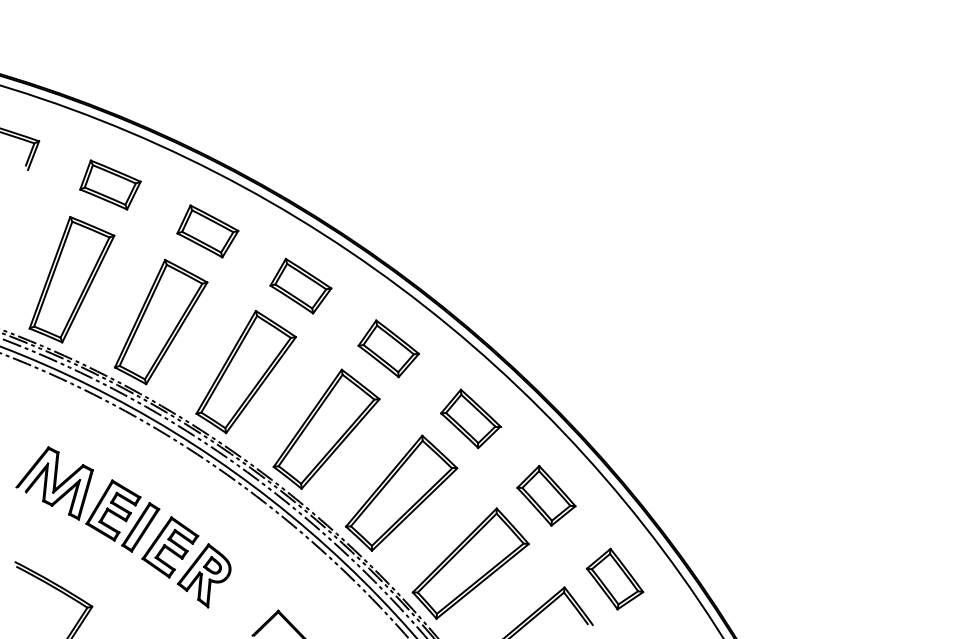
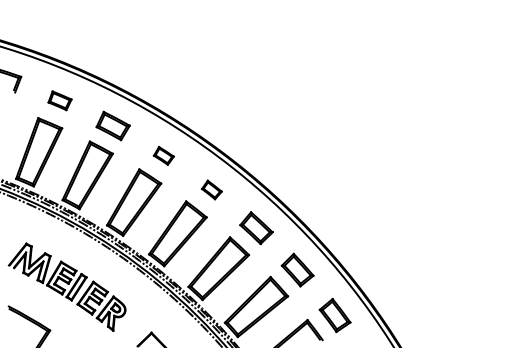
part: (109, 184) -> (59, 100), size x0.7
part: (300, 285) -> (163, 155), size x0.6
part: (388, 347) -> (211, 189), size x0.6

